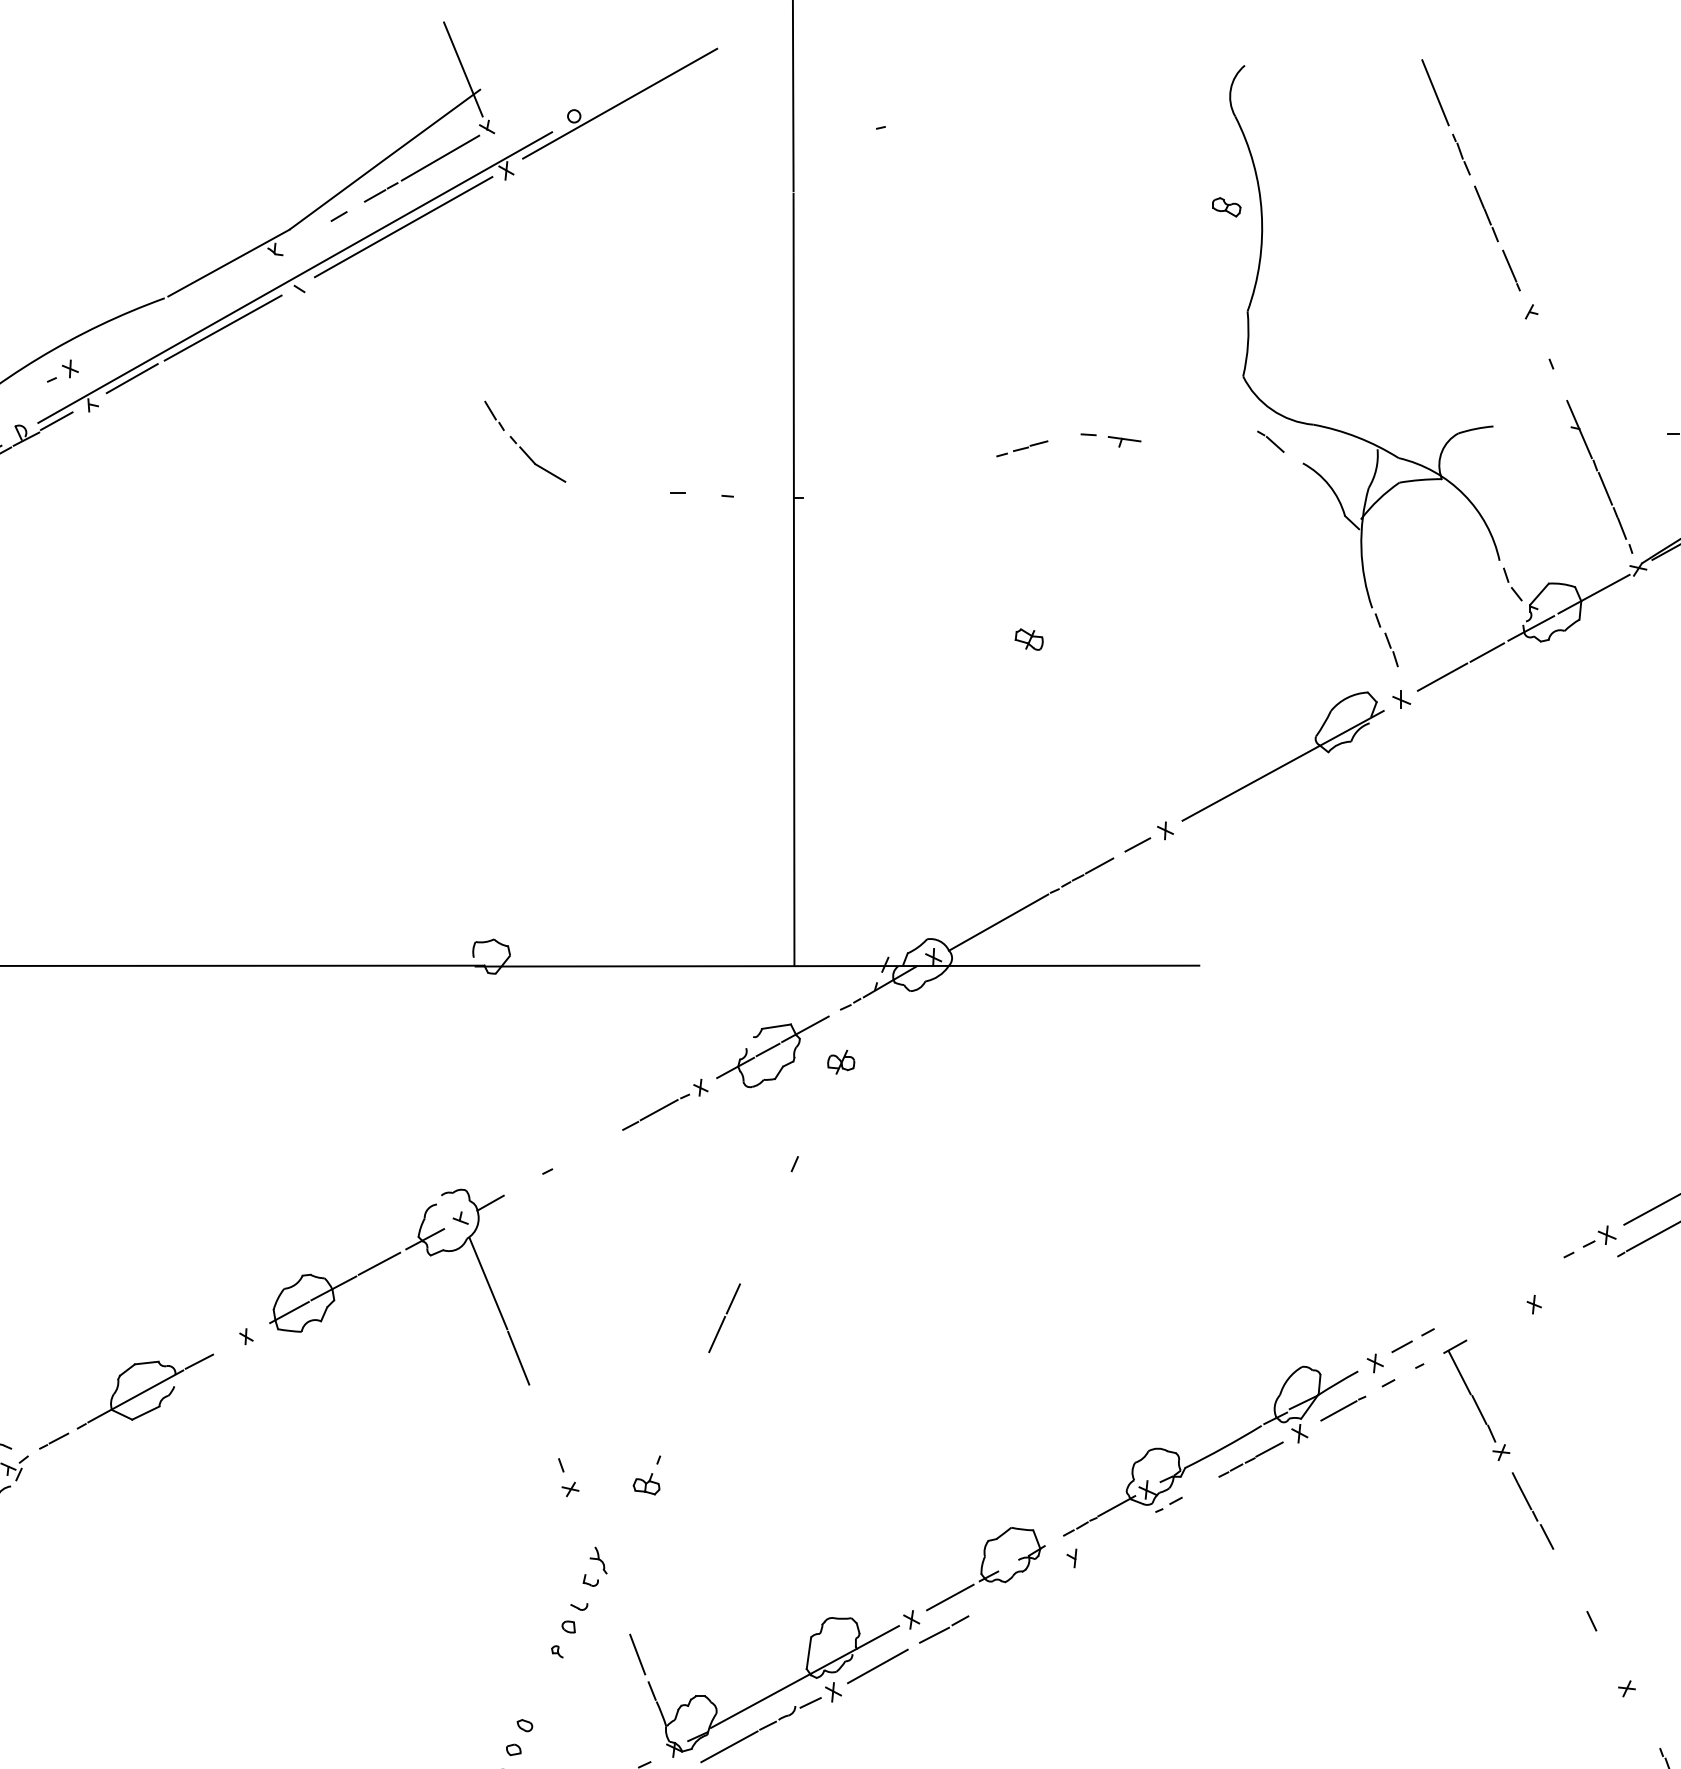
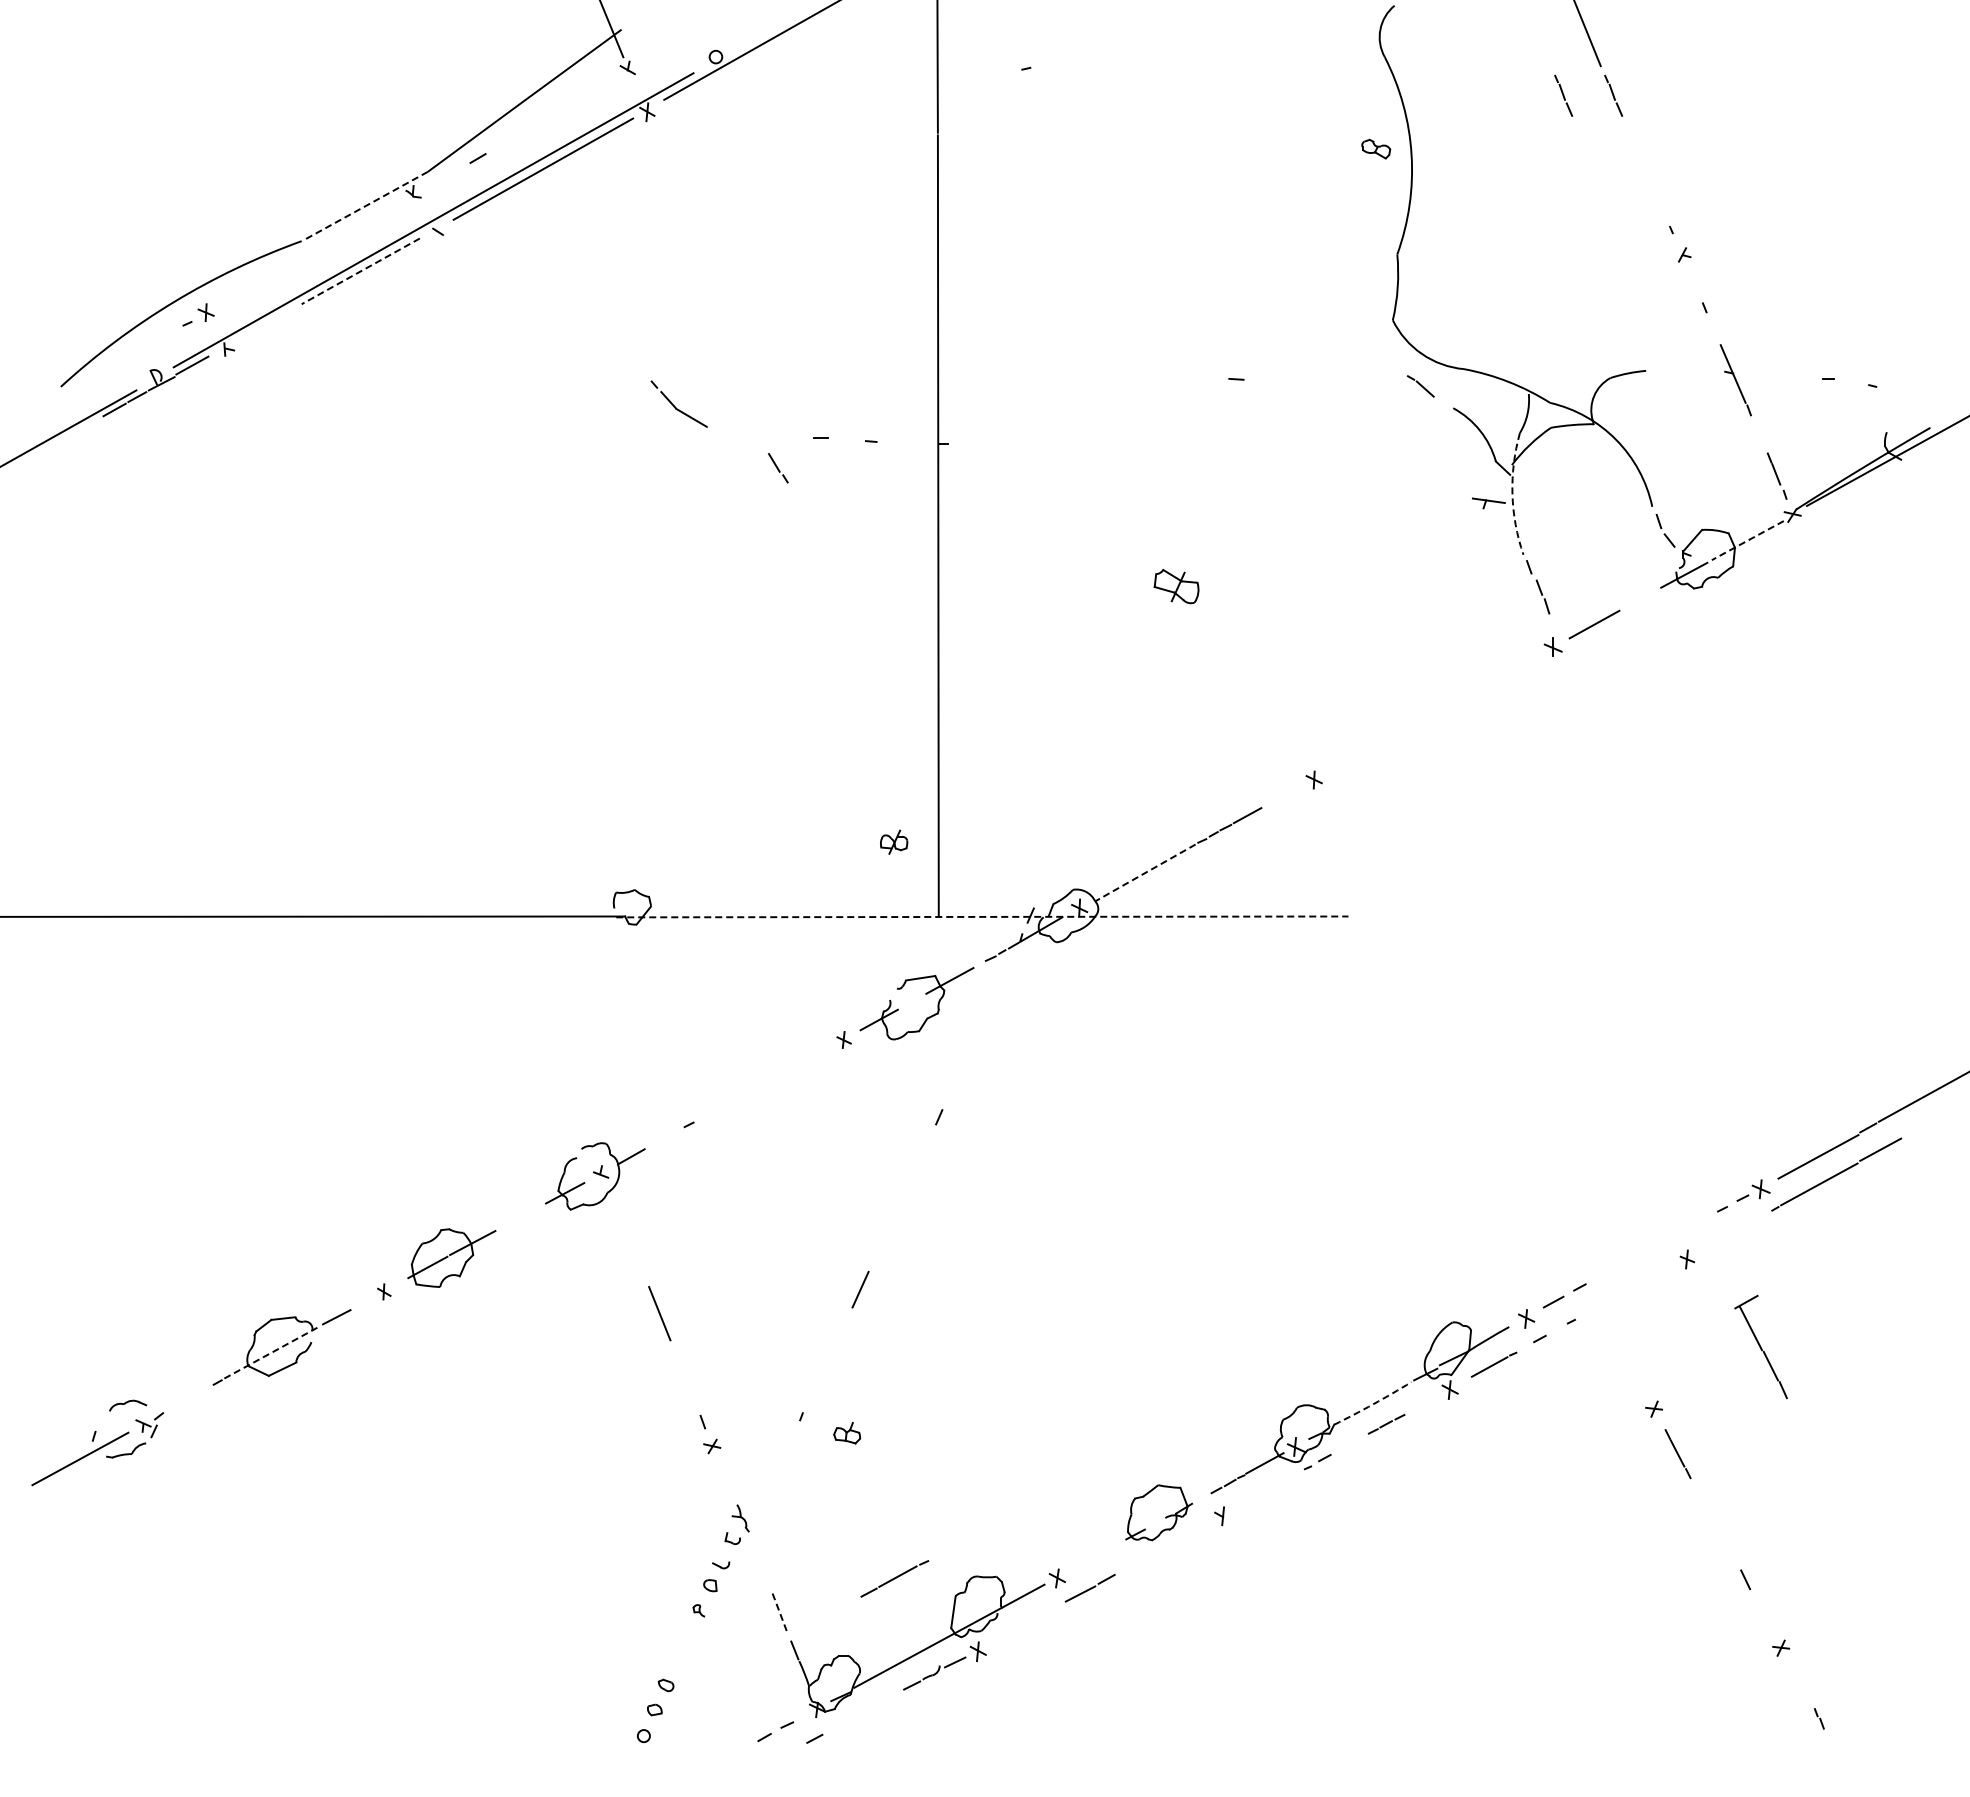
part: (1411, 154) -> (1563, 95), added
line: (421, 168) -> (561, 109), removed
line: (1485, 213) -> (1638, 155), removed
line: (228, 262) -> (366, 205), solid -> dashed
line: (1509, 265) -> (1662, 208), removed
line: (222, 328) -> (360, 271), solid -> dashed
line: (131, 378) -> (268, 322), removed
part: (494, 416) -> (778, 468), moved
part: (1124, 441) -> (1488, 503), moved
part: (1022, 448) -> (1169, 393), removed
line: (1605, 488) -> (1759, 433), removed
arc: (1361, 548) -> (1512, 494), solid -> dashed
line: (1593, 594) -> (1747, 540), solid -> dashed
part: (1028, 639) -> (1175, 586), size x1.6
line: (1486, 652) -> (1639, 599), removed
part: (1286, 763) -> (1436, 711), removed
line: (1137, 844) -> (1285, 793), removed
line: (998, 922) -> (1145, 872), solid -> dashed
line: (837, 965) -> (982, 916), solid -> dashed
line: (767, 1049) -> (911, 1001), removed
part: (841, 1061) -> (894, 841), moved
line: (655, 1111) -> (894, 1578), moved
line: (379, 1264) -> (518, 1218), removed
line: (488, 1282) -> (629, 1237), removed
line: (732, 1298) -> (876, 1253), removed
part: (1469, 1390) -> (1760, 1346), moved
line: (135, 1396) -> (272, 1352), solid -> dashed
line: (53, 1441) -> (189, 1397), removed
arc: (1224, 1447) -> (1373, 1404), solid -> dashed
line: (1269, 1448) -> (1419, 1405), removed
part: (645, 1484) -> (846, 1433), moved
line: (1547, 1536) -> (1700, 1494), removed
line: (950, 1597) -> (1096, 1555), removed
line: (638, 1655) -> (780, 1614), solid -> dashed
line: (877, 1666) -> (1022, 1625), removed
line: (728, 1746) -> (872, 1706), removed

